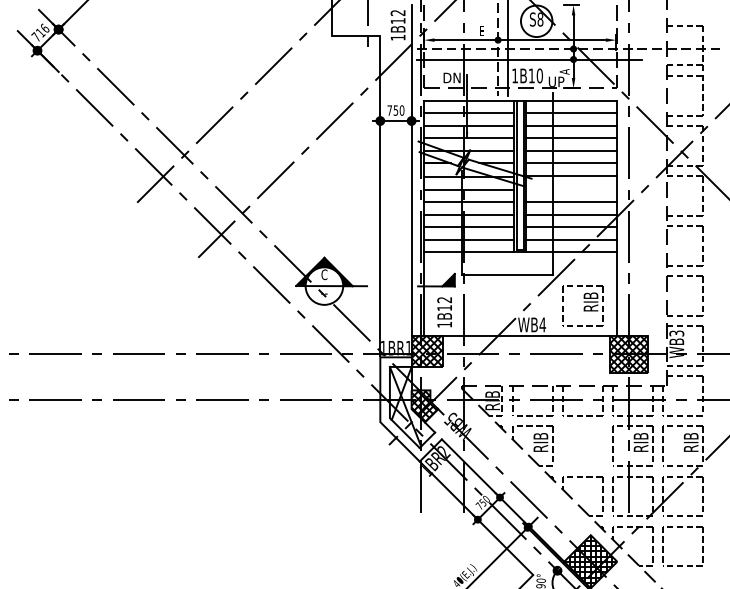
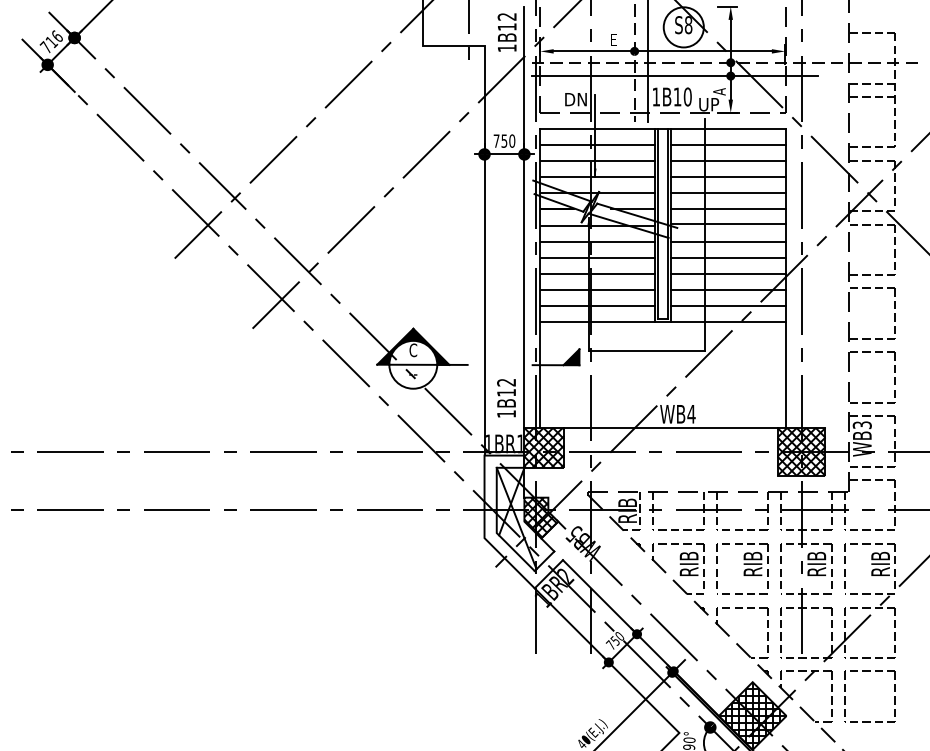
line: (571, 189) -> (727, 241), added
part: (582, 305) -> (742, 568), moved
text: (444, 312) -> (506, 398), moved

